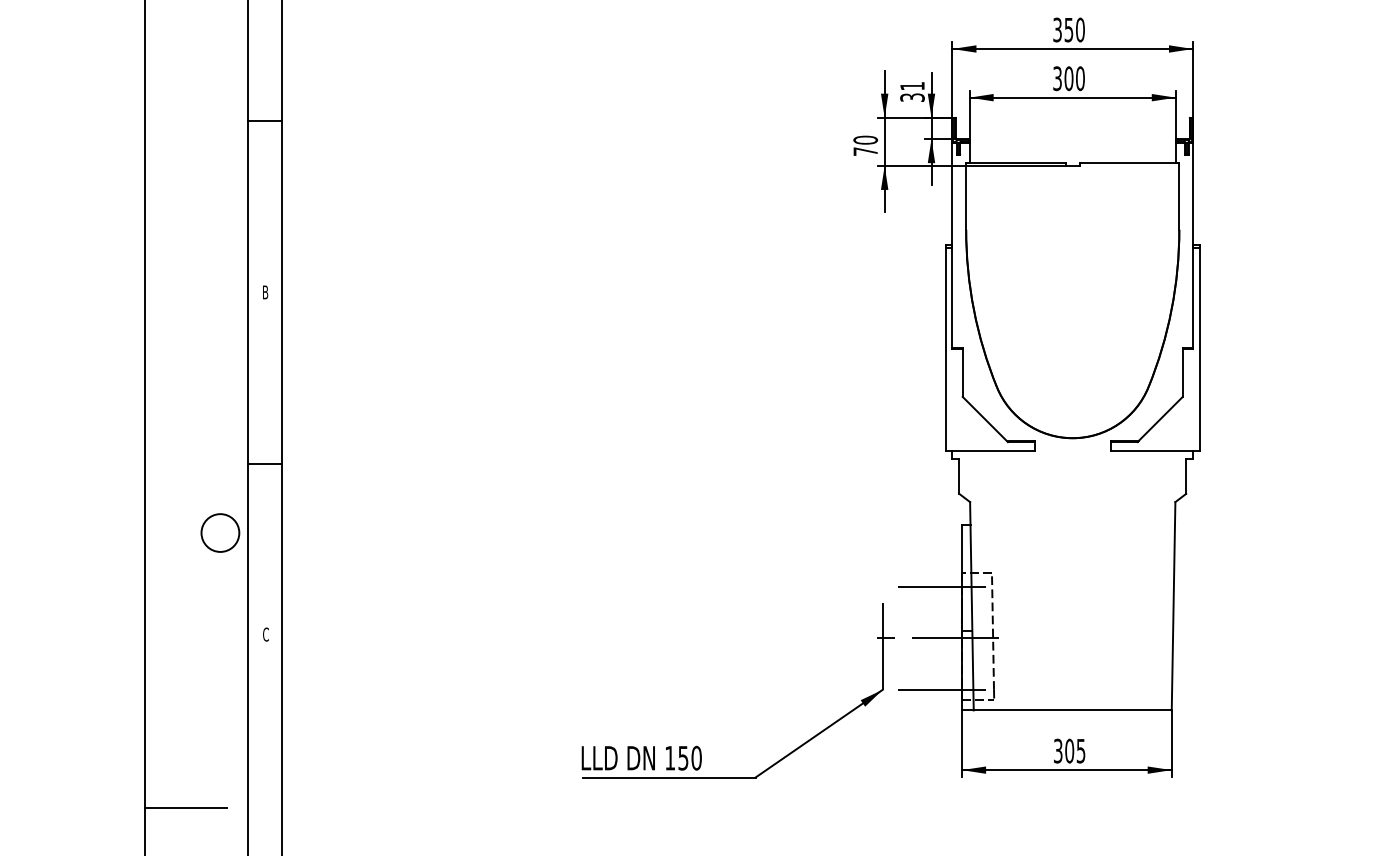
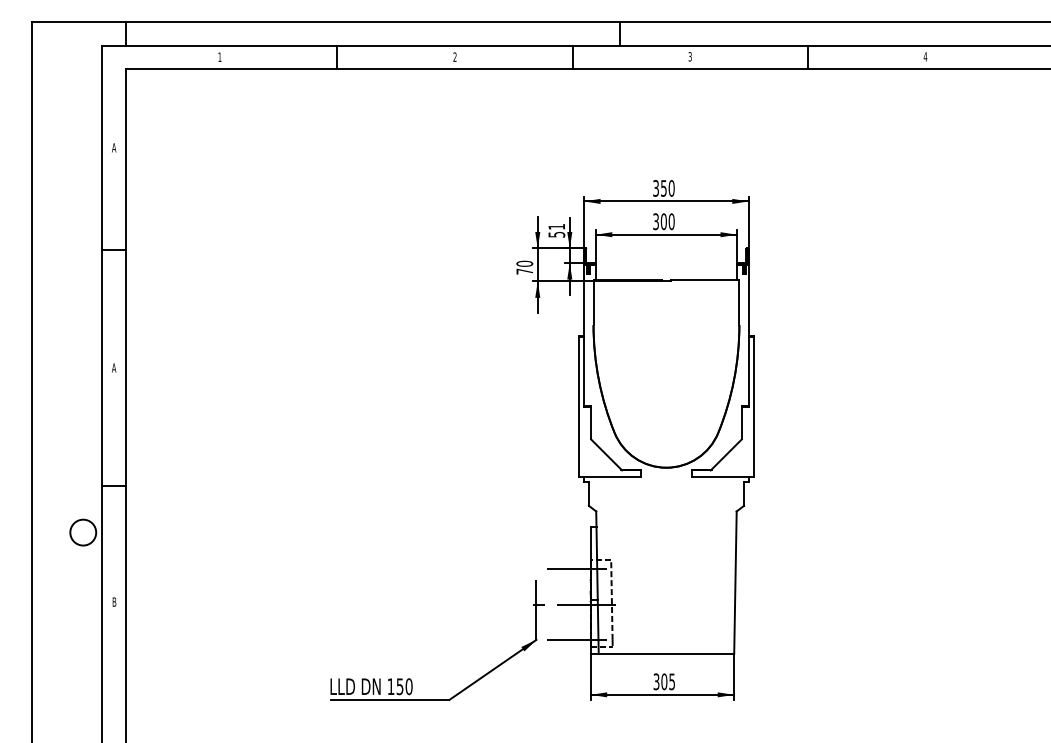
text: (912, 97) -> (556, 234), 31 -> 51
text: (264, 291) -> (113, 367), B -> A
text: (266, 633) -> (114, 601), C -> B
line: (185, 807) -> (59, 720), removed

